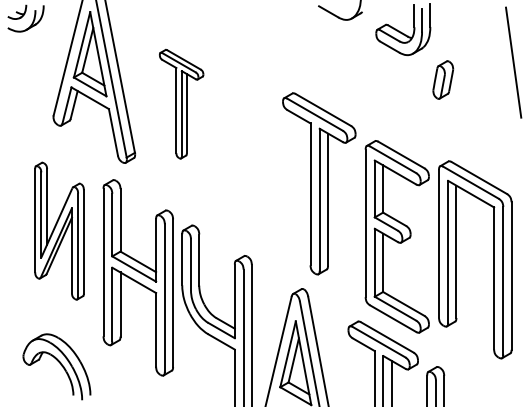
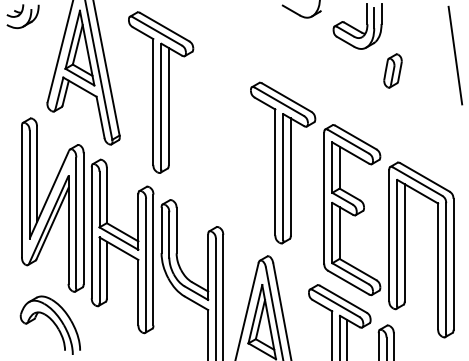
part: (181, 103) -> (160, 91), size x1.67
part: (59, 230) -> (52, 204), size x1.43
part: (493, 259) -> (437, 249), moved

